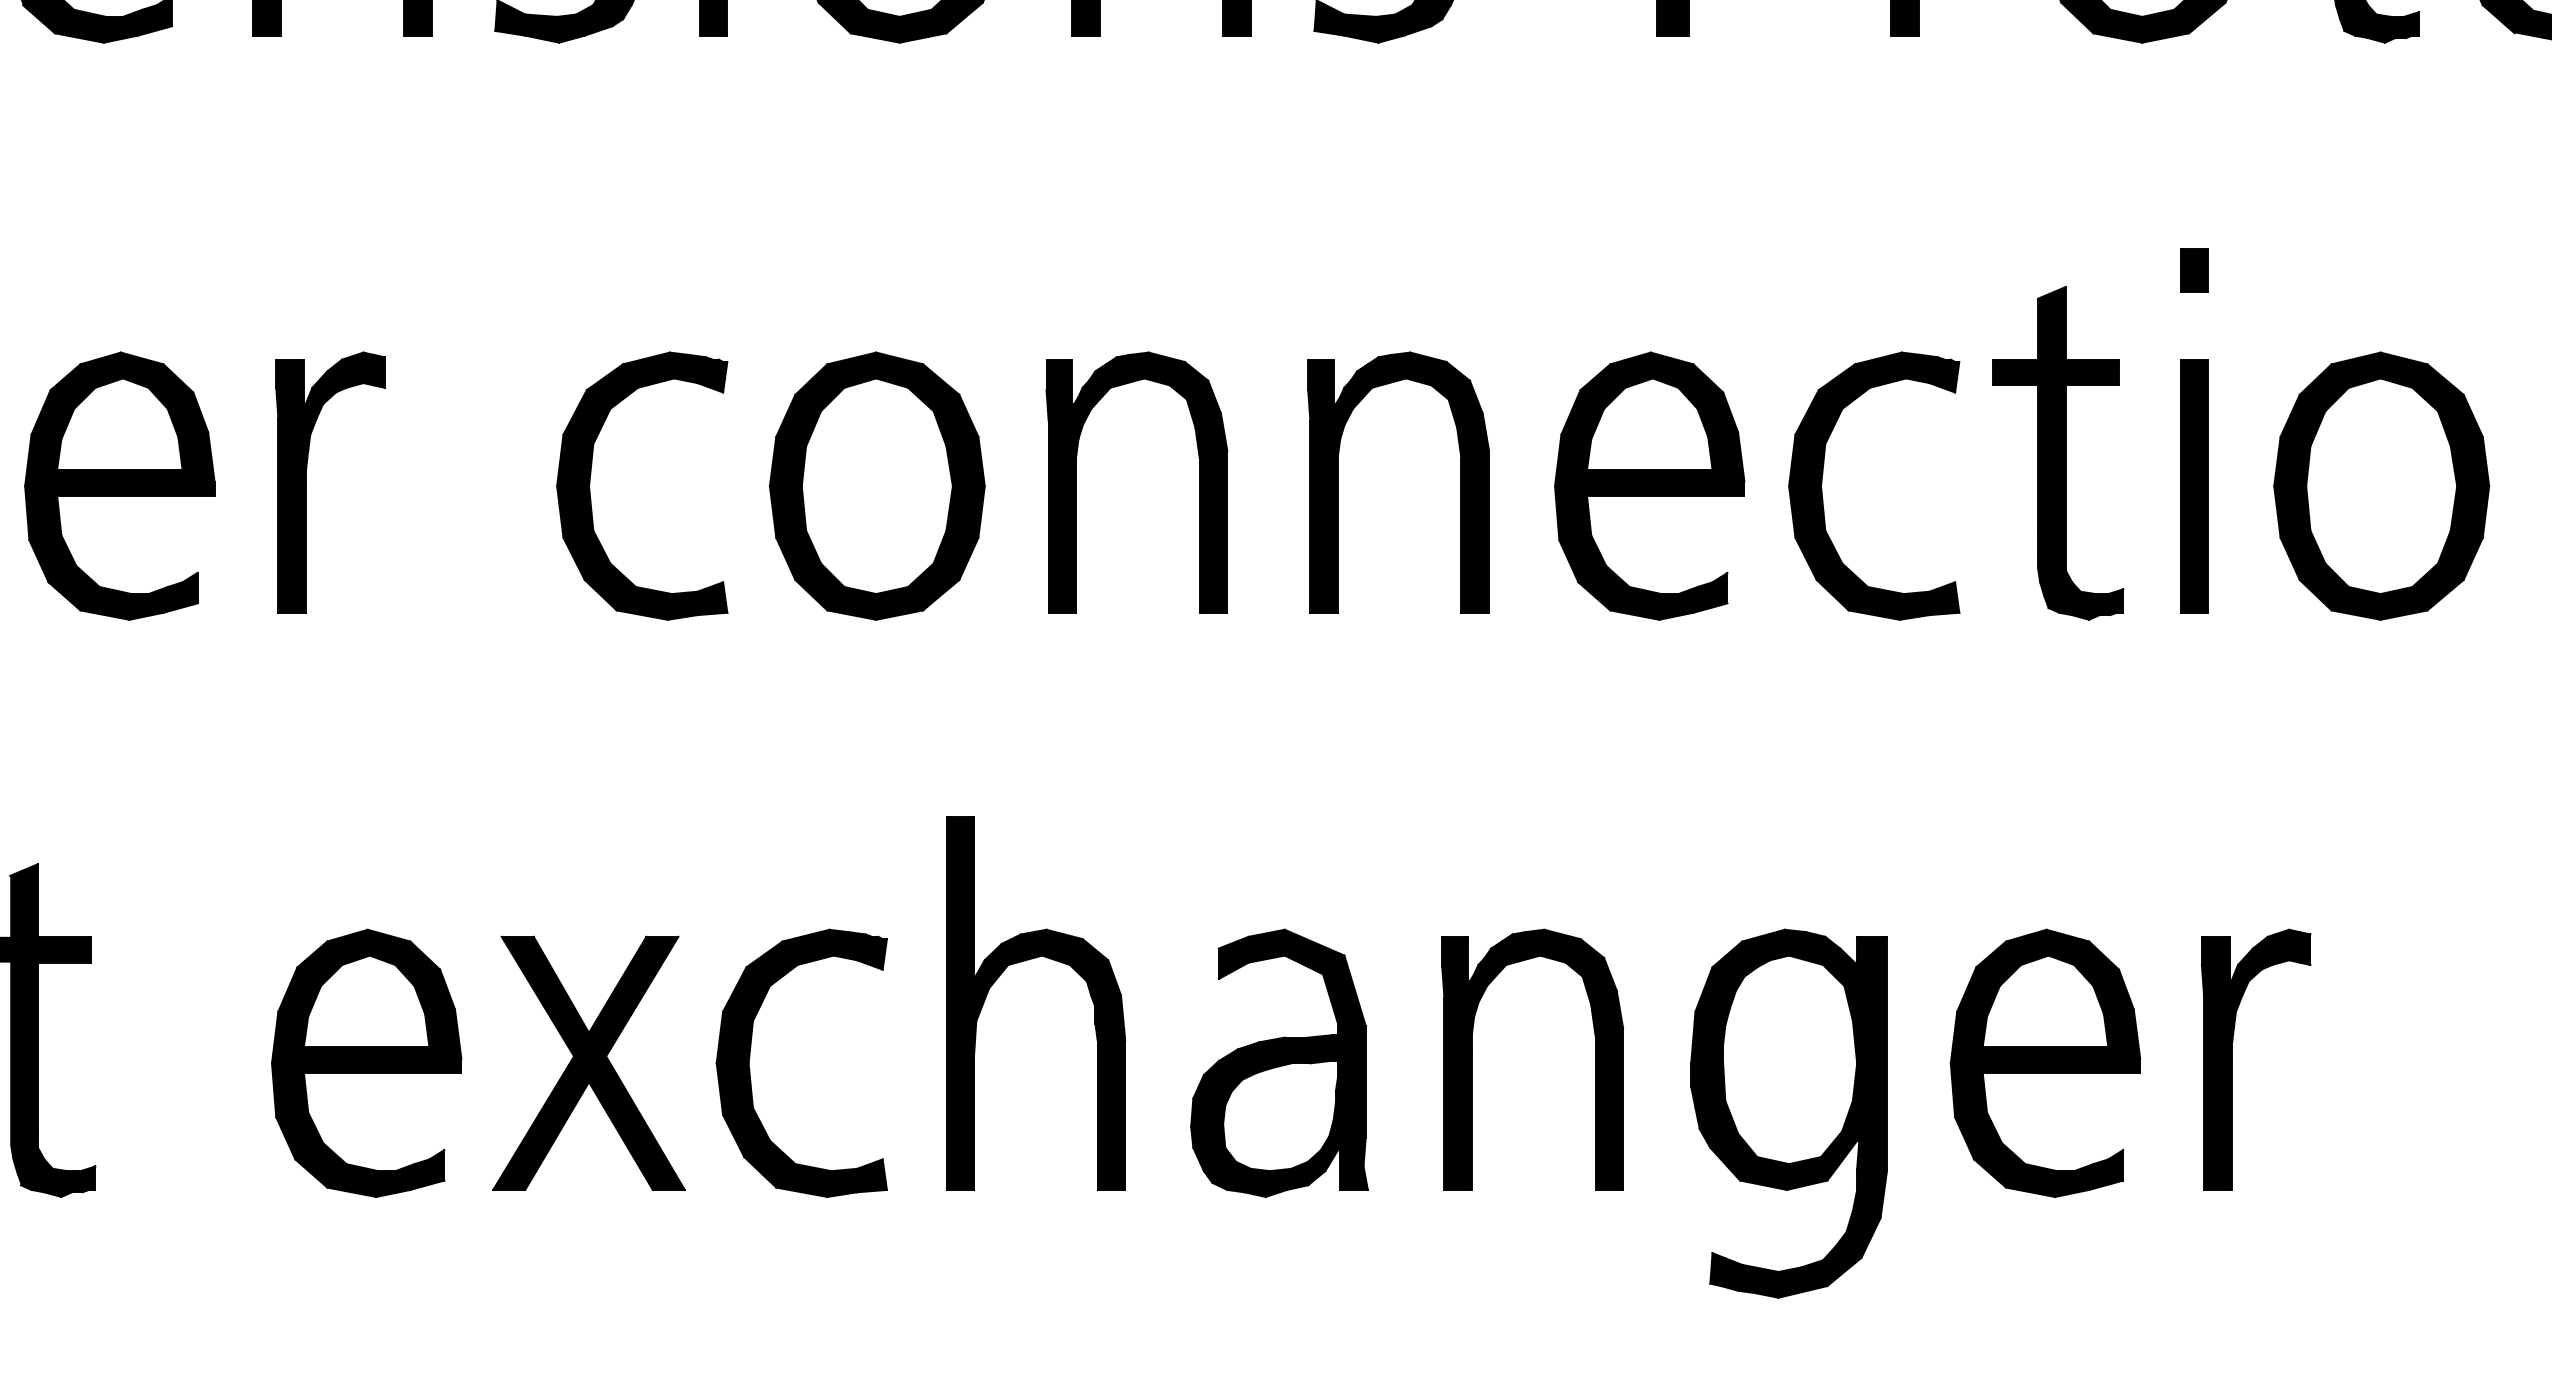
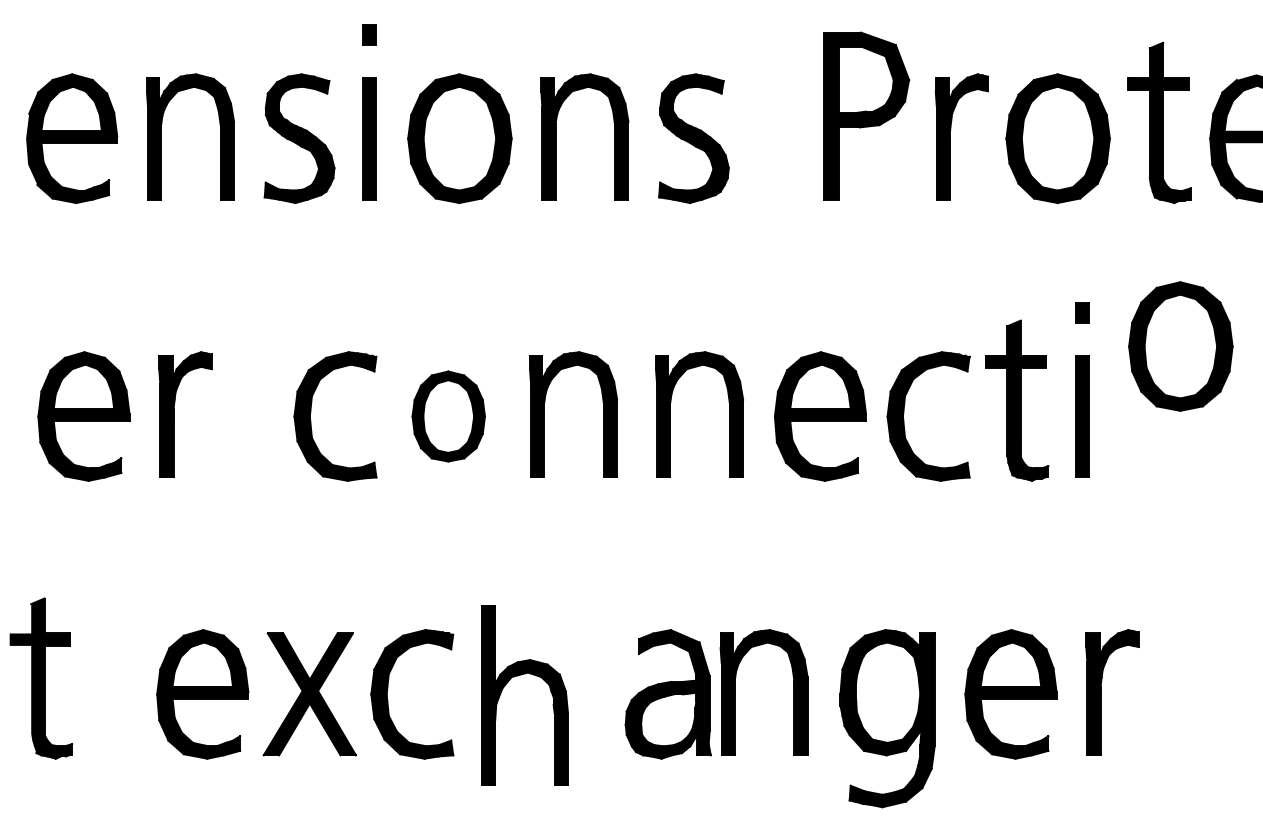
part: (877, 486) -> (448, 416), size x0.7
part: (2380, 486) -> (1180, 346), moved
part: (1022, 963) -> (518, 676), moved
part: (1277, 1063) -> (667, 694), moved

